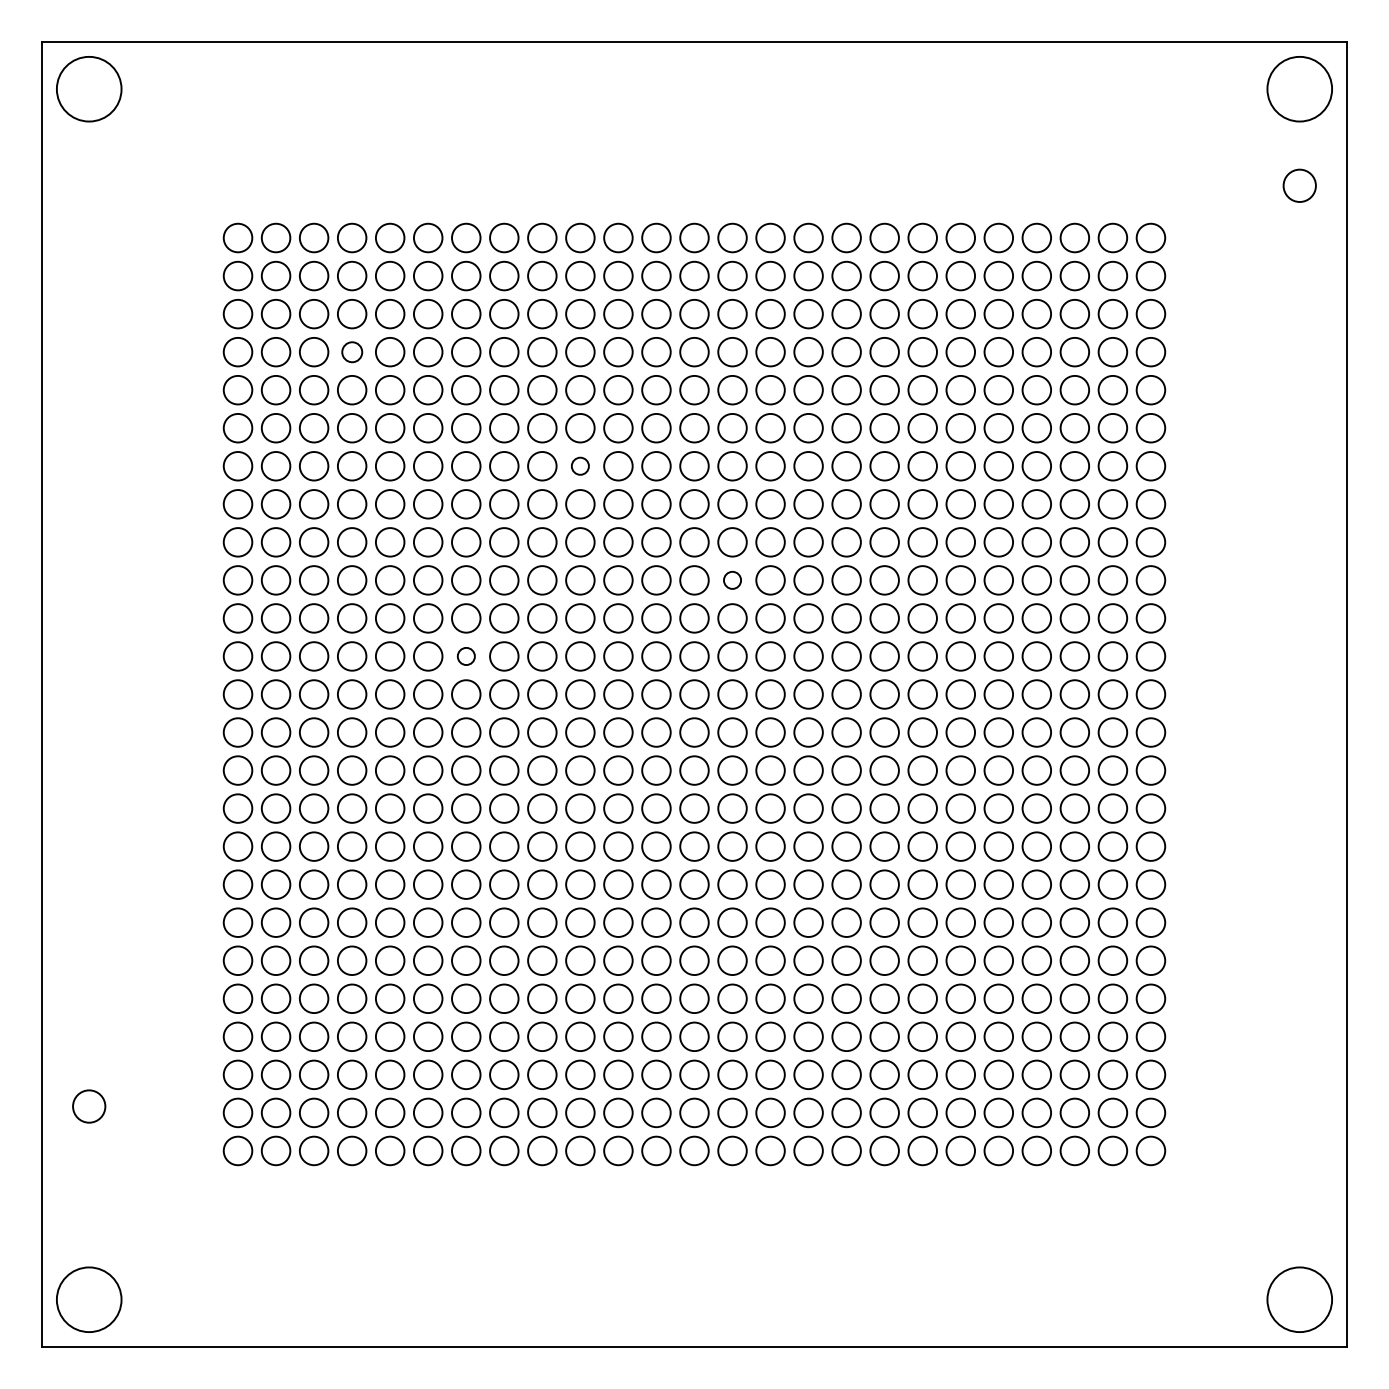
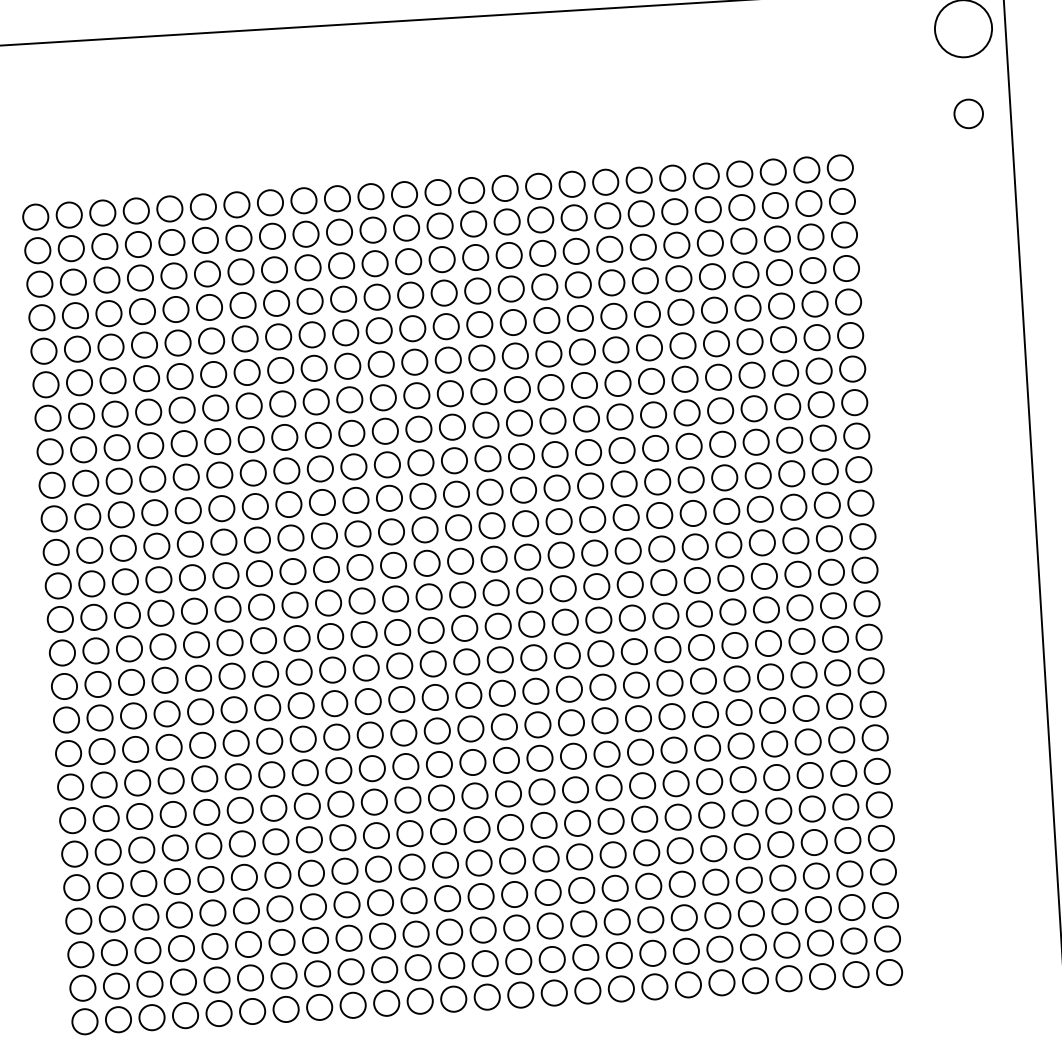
circle: (352, 352) -> (142, 311), size x1.43
circle: (580, 466) -> (349, 400), size x1.67
circle: (732, 580) -> (490, 492), size x1.67
circle: (466, 656) -> (259, 573), size x1.67

